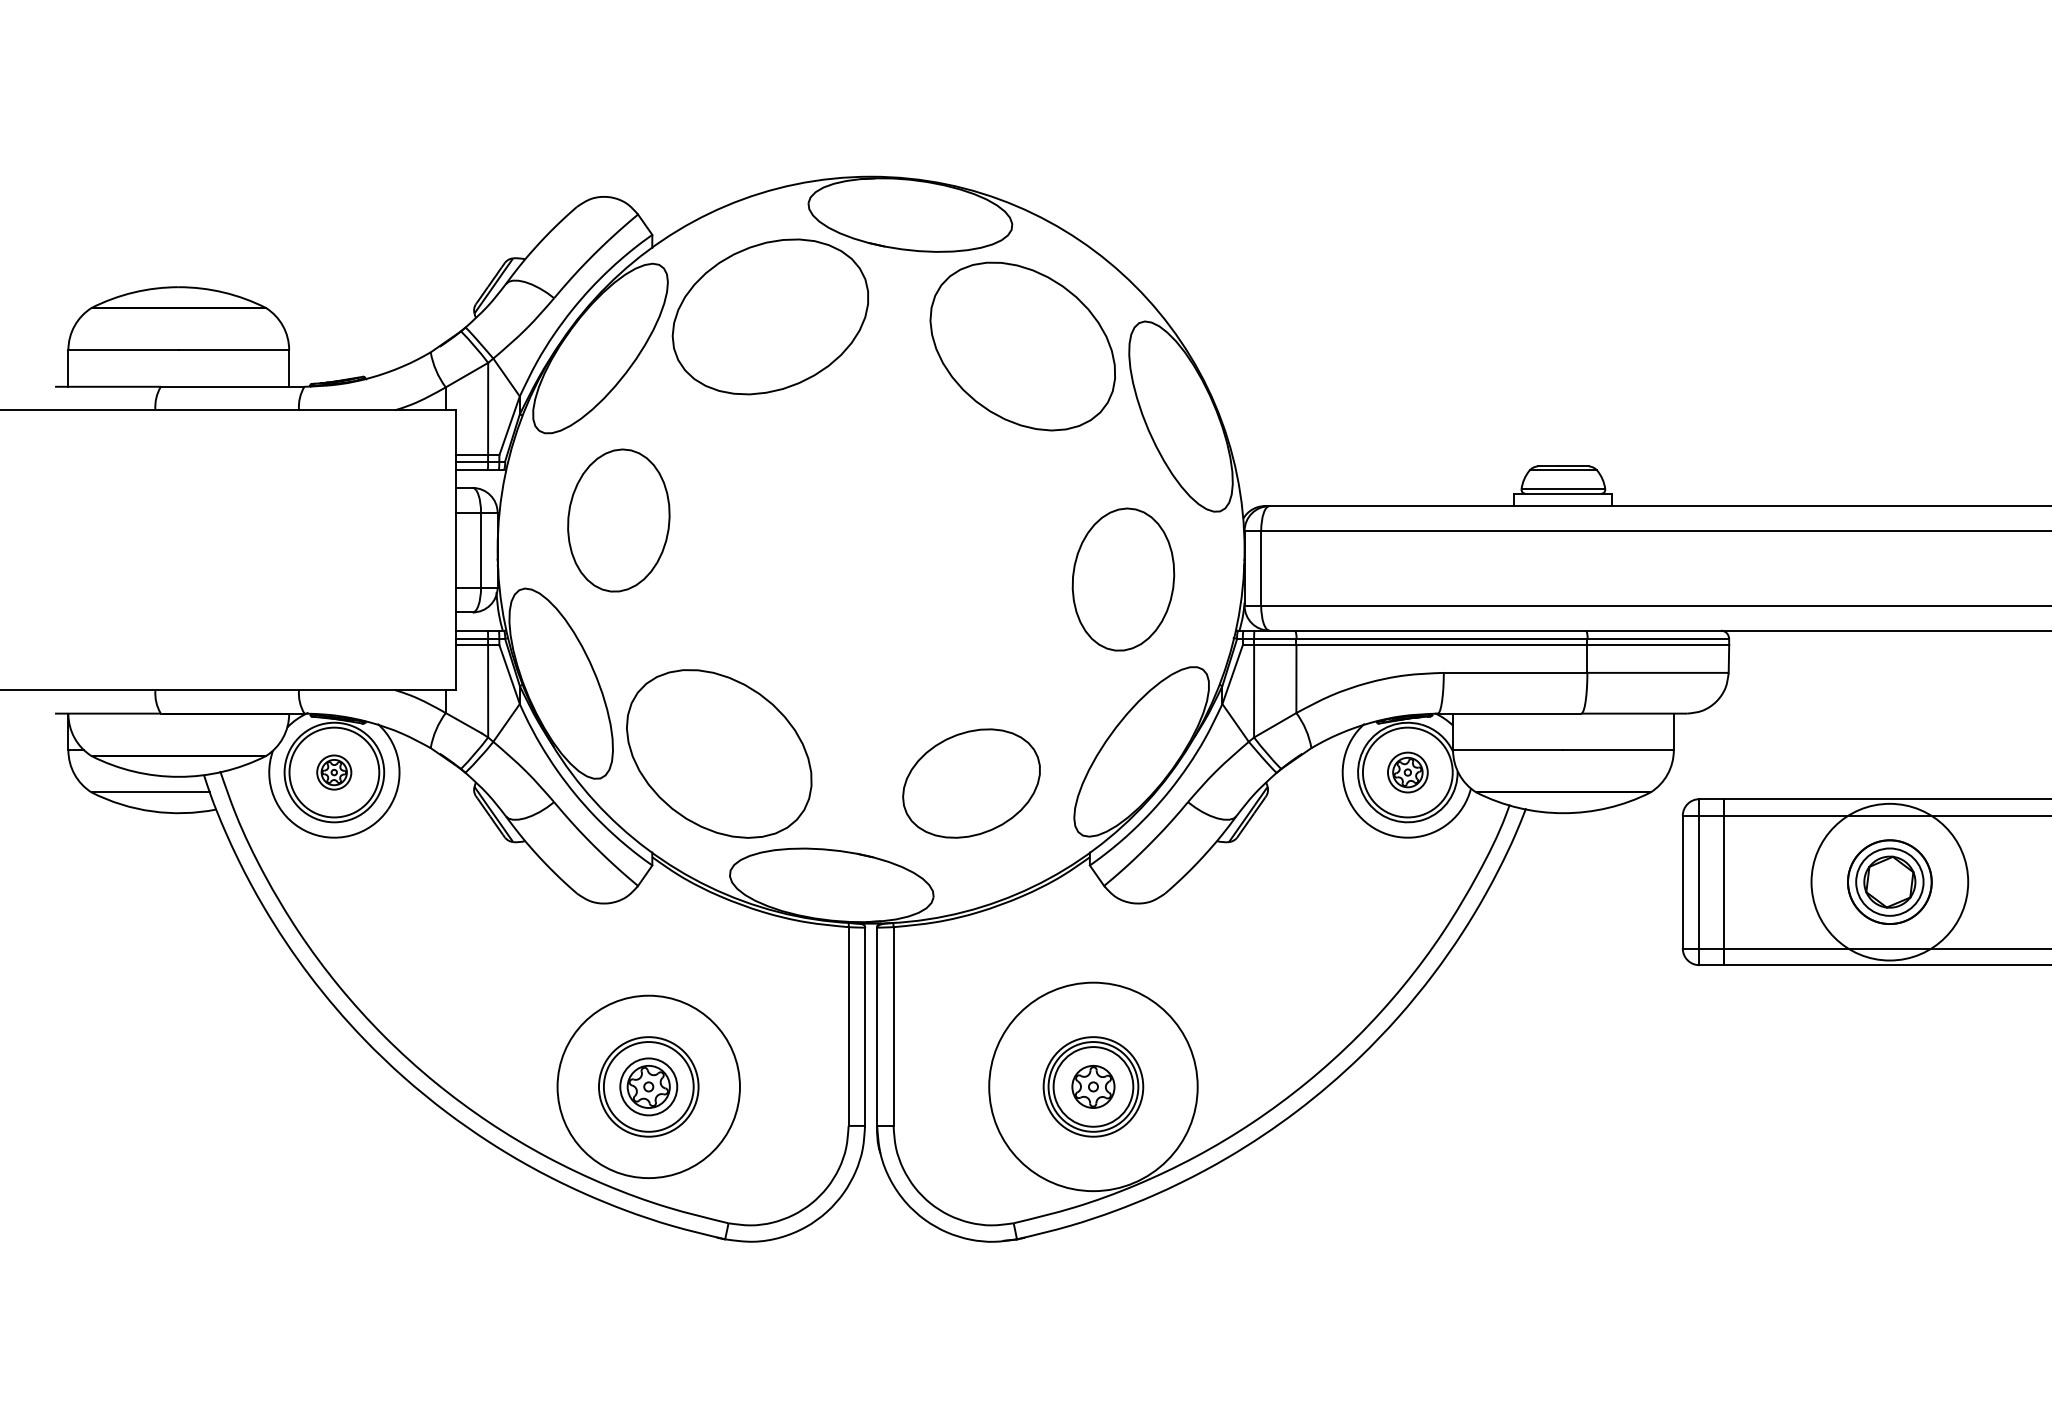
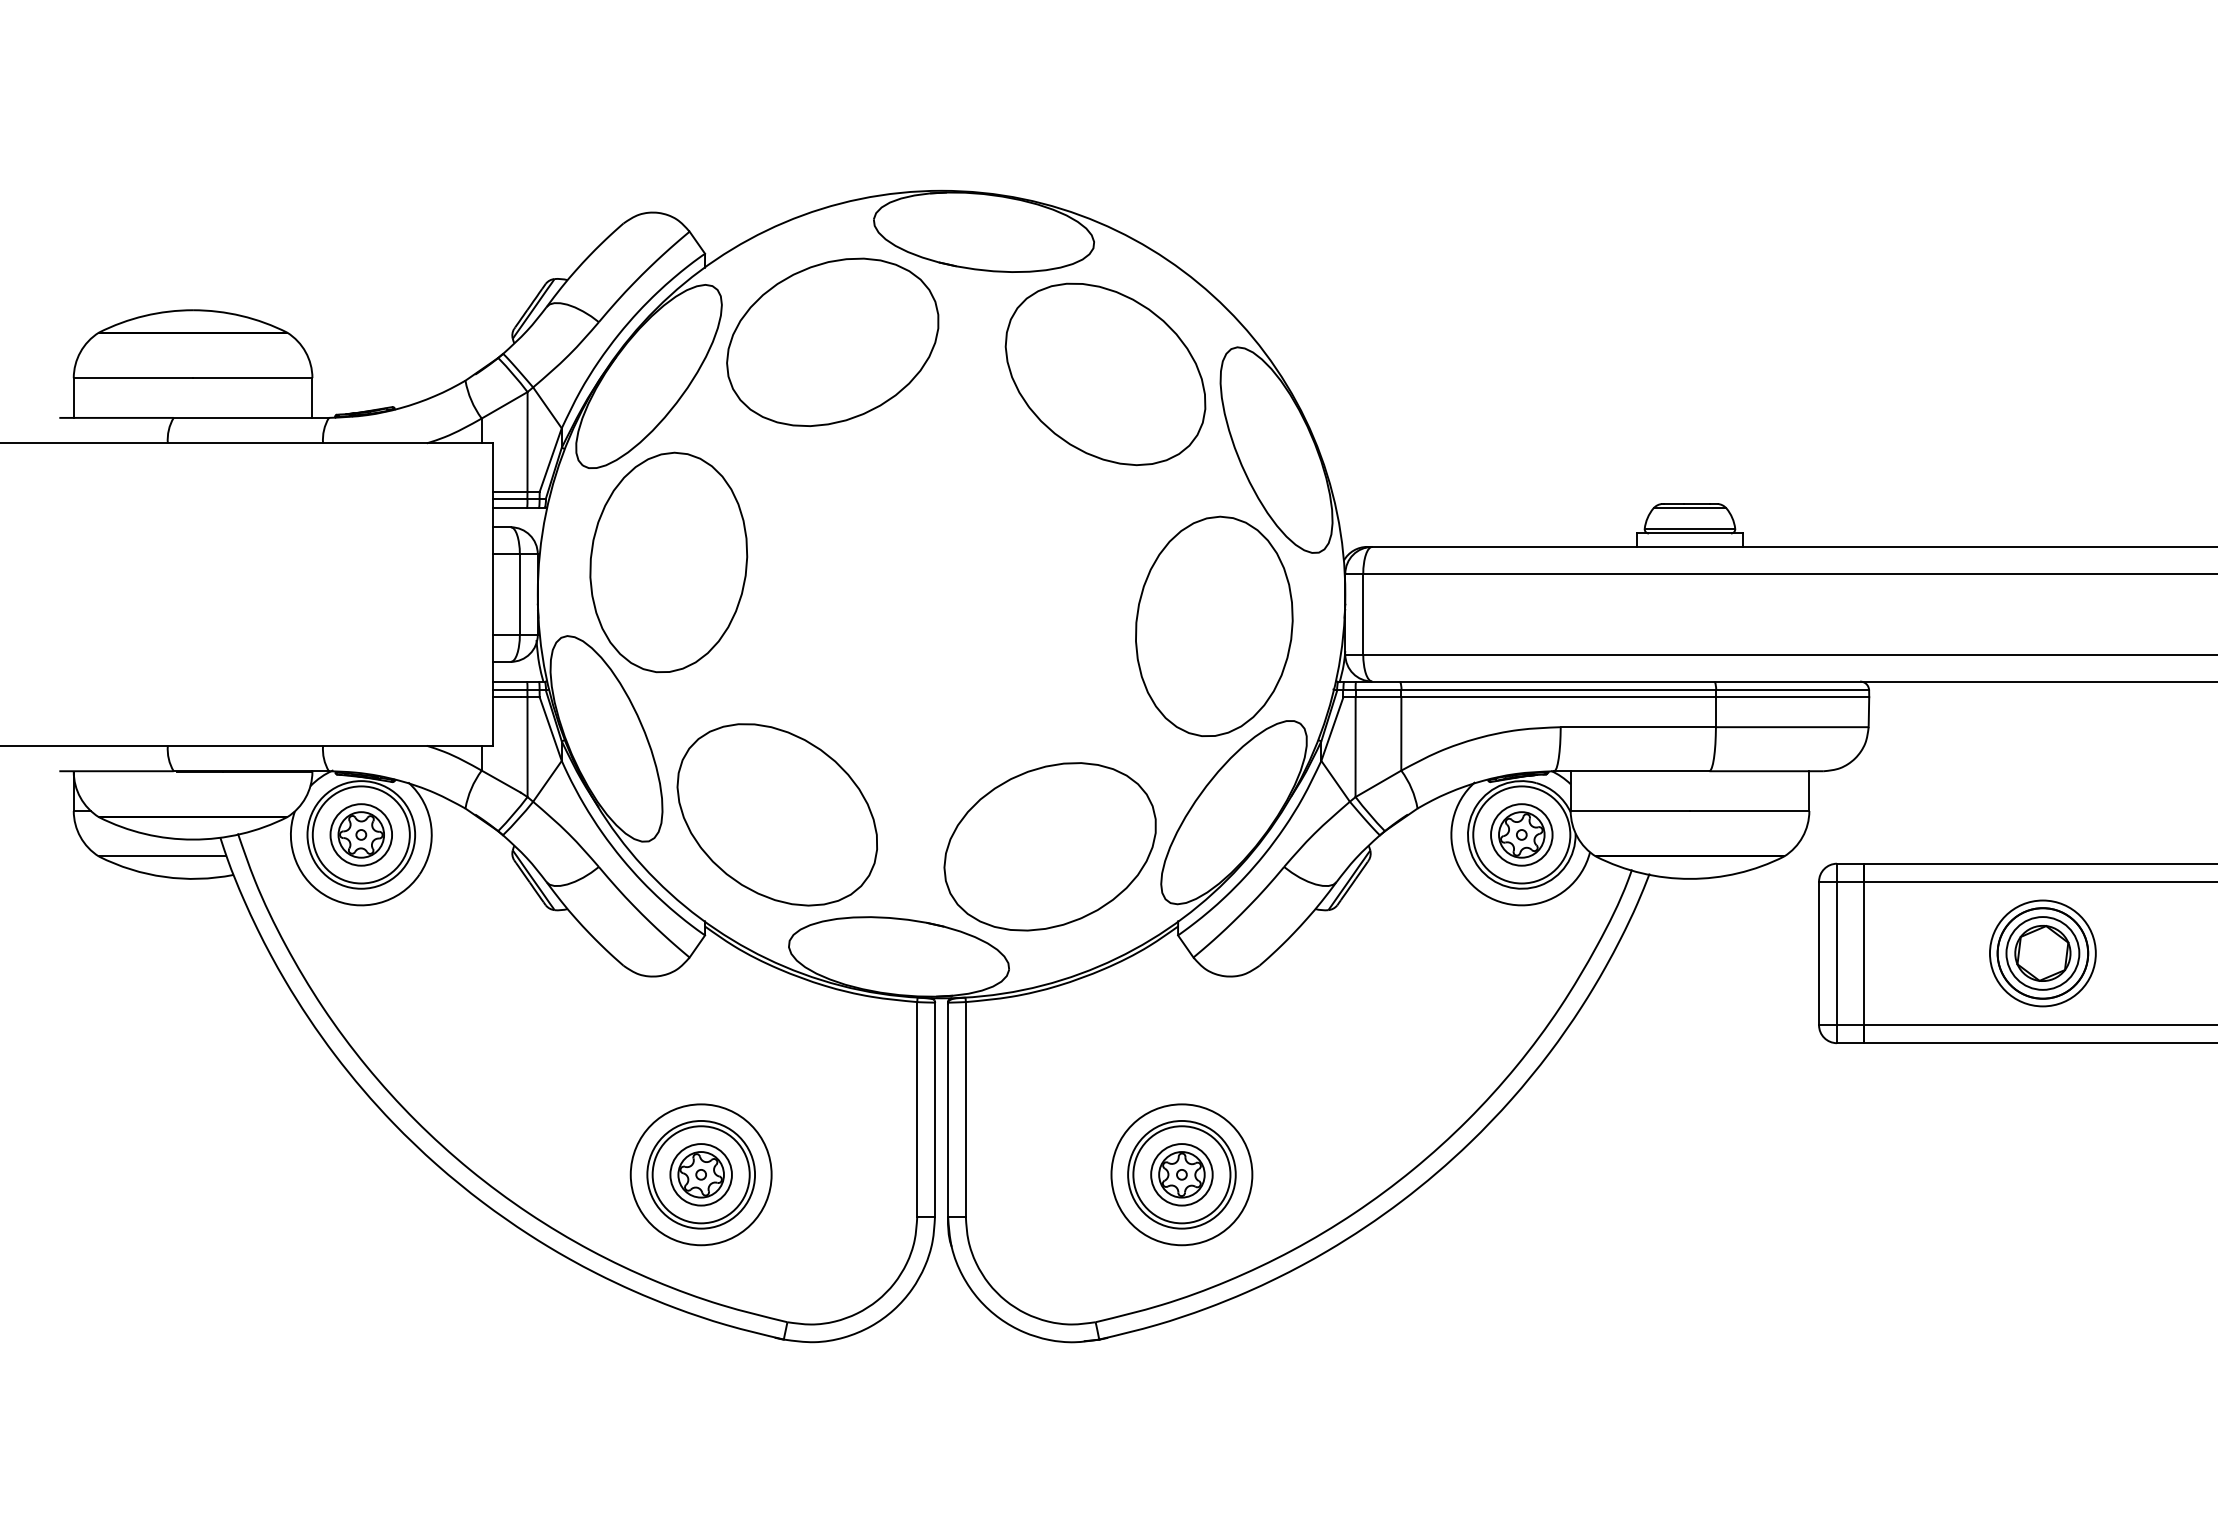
part: (618, 520) -> (668, 562), size x1.43
part: (1123, 578) -> (1214, 625), size x1.43
part: (333, 772) -> (360, 834), size x1.67
part: (1407, 772) -> (1521, 834), size x1.43
part: (970, 783) -> (1049, 846), size x1.43
circle: (1889, 882) -> (2042, 953), size x0.62
circle: (648, 1086) -> (700, 1174), size x0.71
circle: (1093, 1086) -> (1181, 1174), size x0.62
circle: (1093, 1086) -> (1181, 1174), size x0.71

